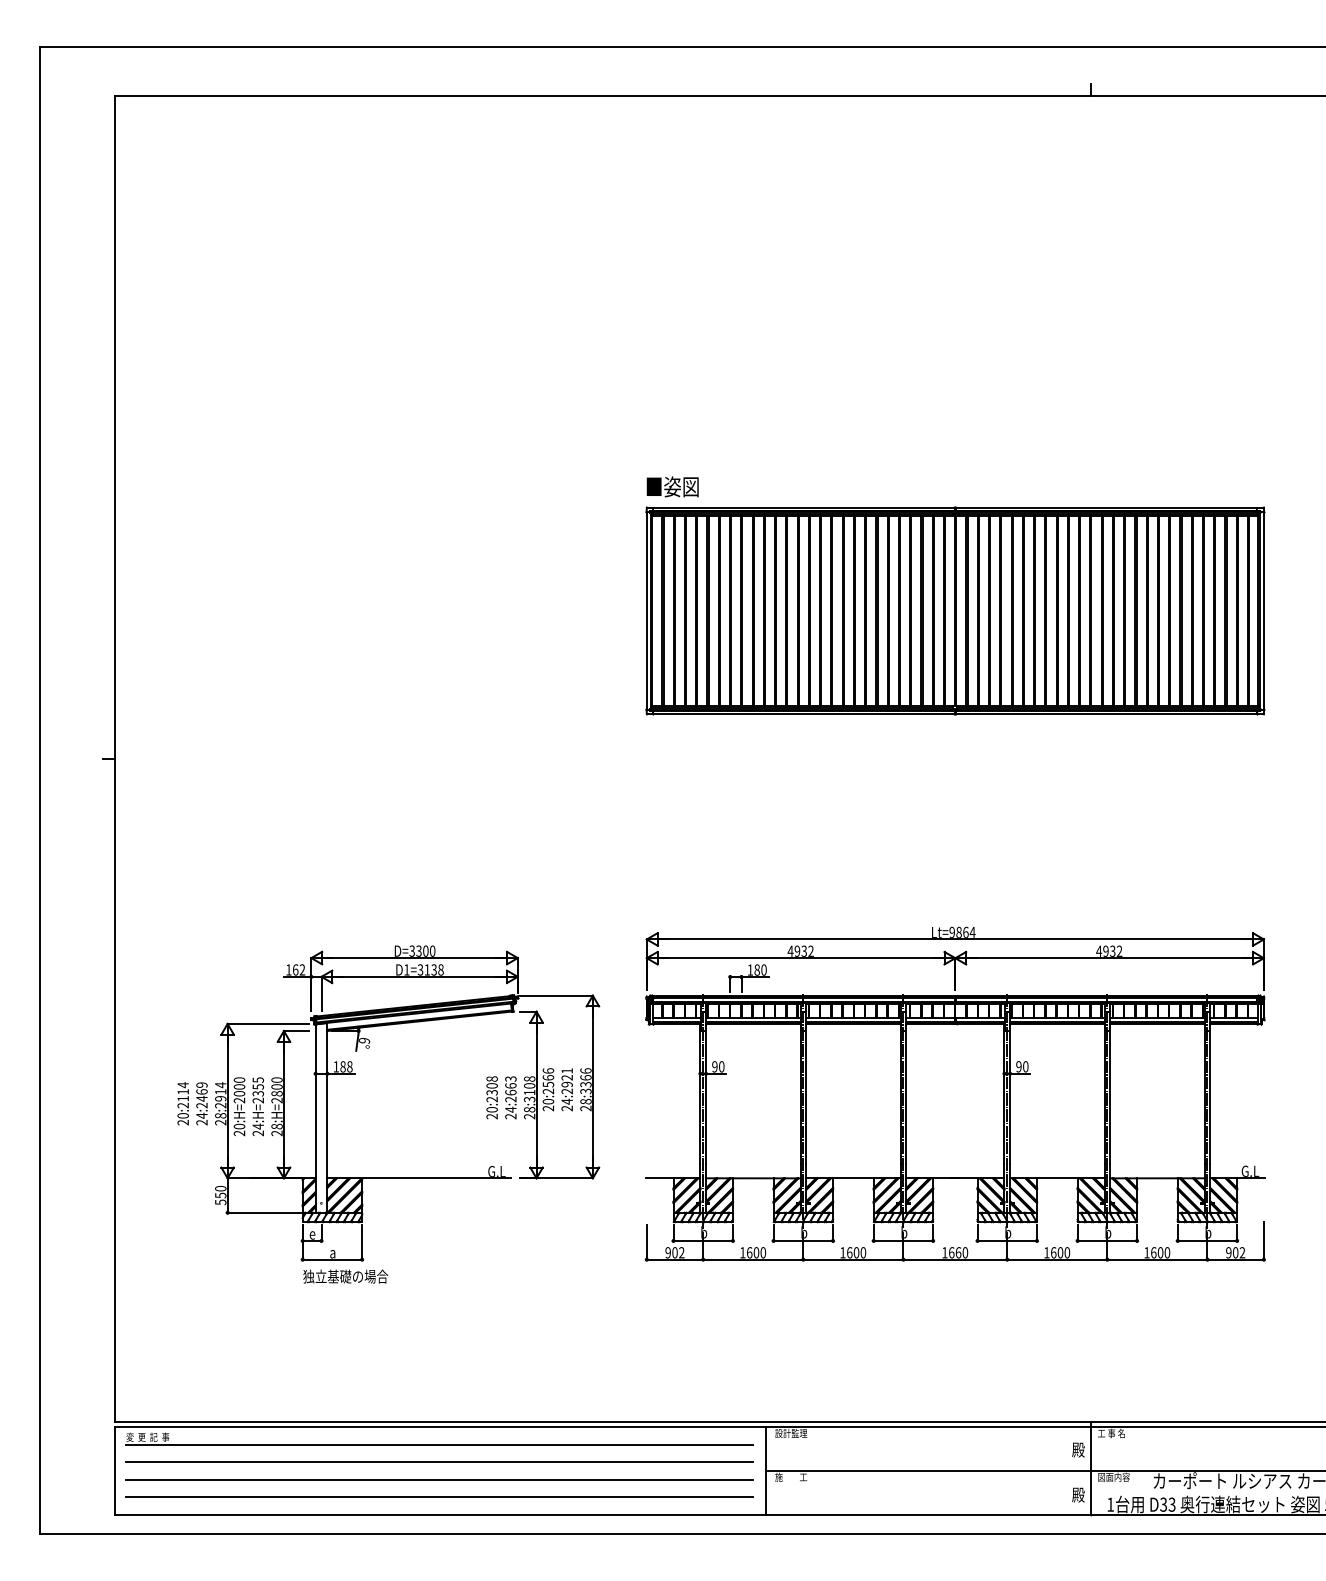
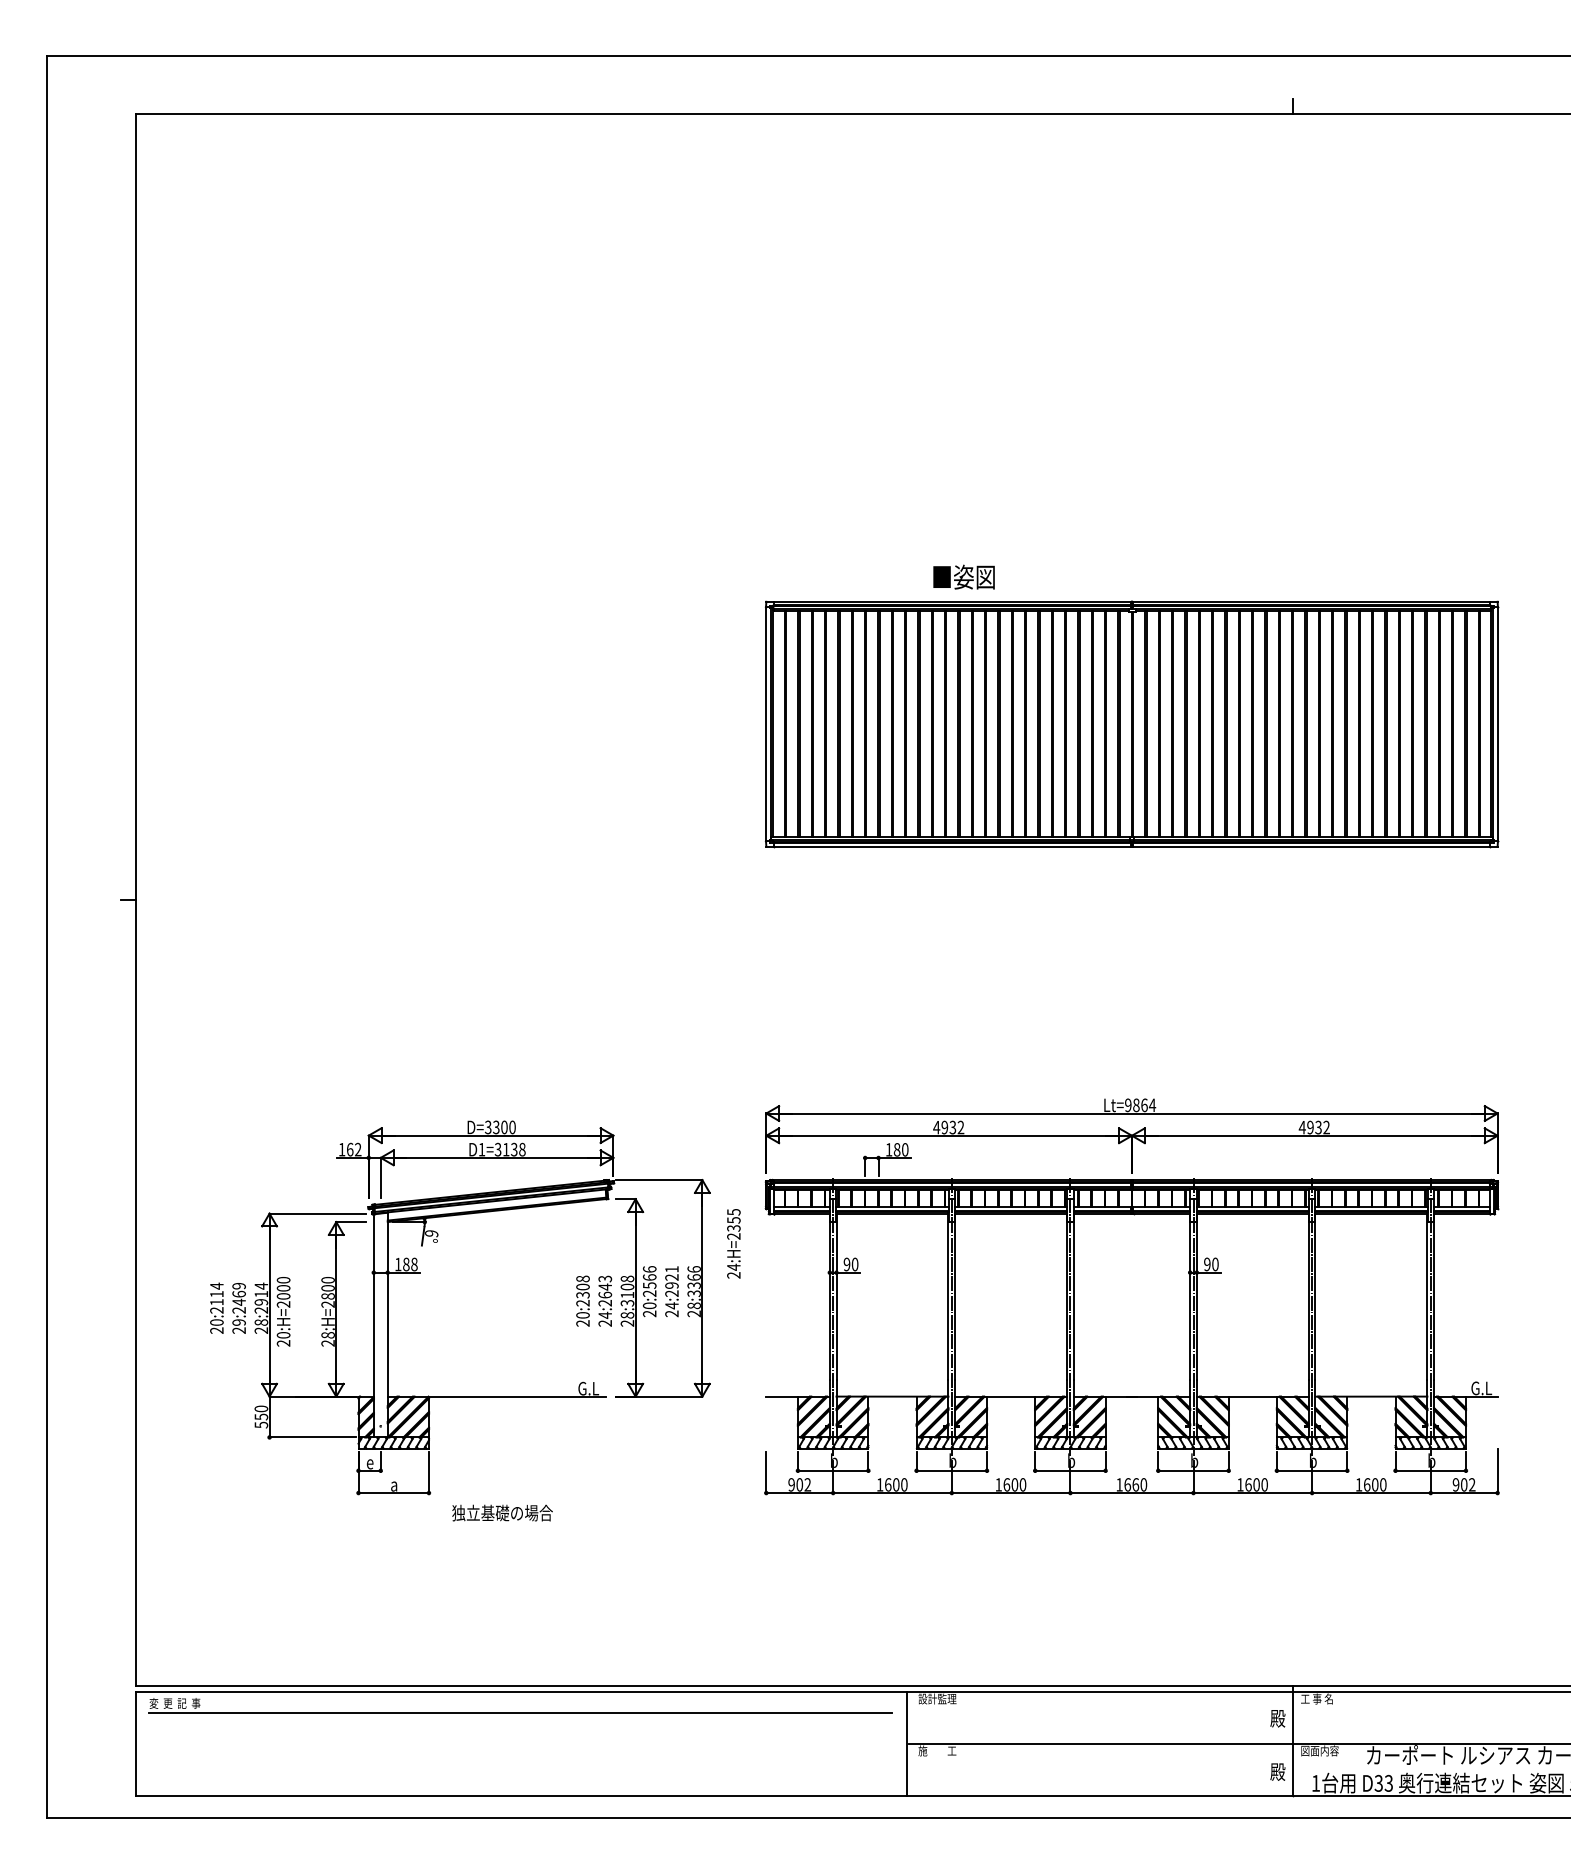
text: (672, 486) -> (963, 576), moved
text: (511, 1085) -> (605, 1286), 24:2663 -> 24:2643
text: (257, 1106) -> (733, 1243), moved
text: (201, 1115) -> (238, 1322), 24:2469 -> 29:2469
text: (345, 1276) -> (502, 1512), moved
line: (439, 1462) -> (520, 1733), removed
line: (439, 1479) -> (520, 1753), removed
line: (439, 1497) -> (520, 1774), removed

